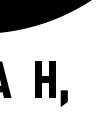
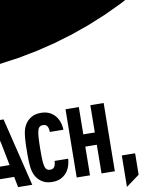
fill: (21, 79) -> (45, 147), added

